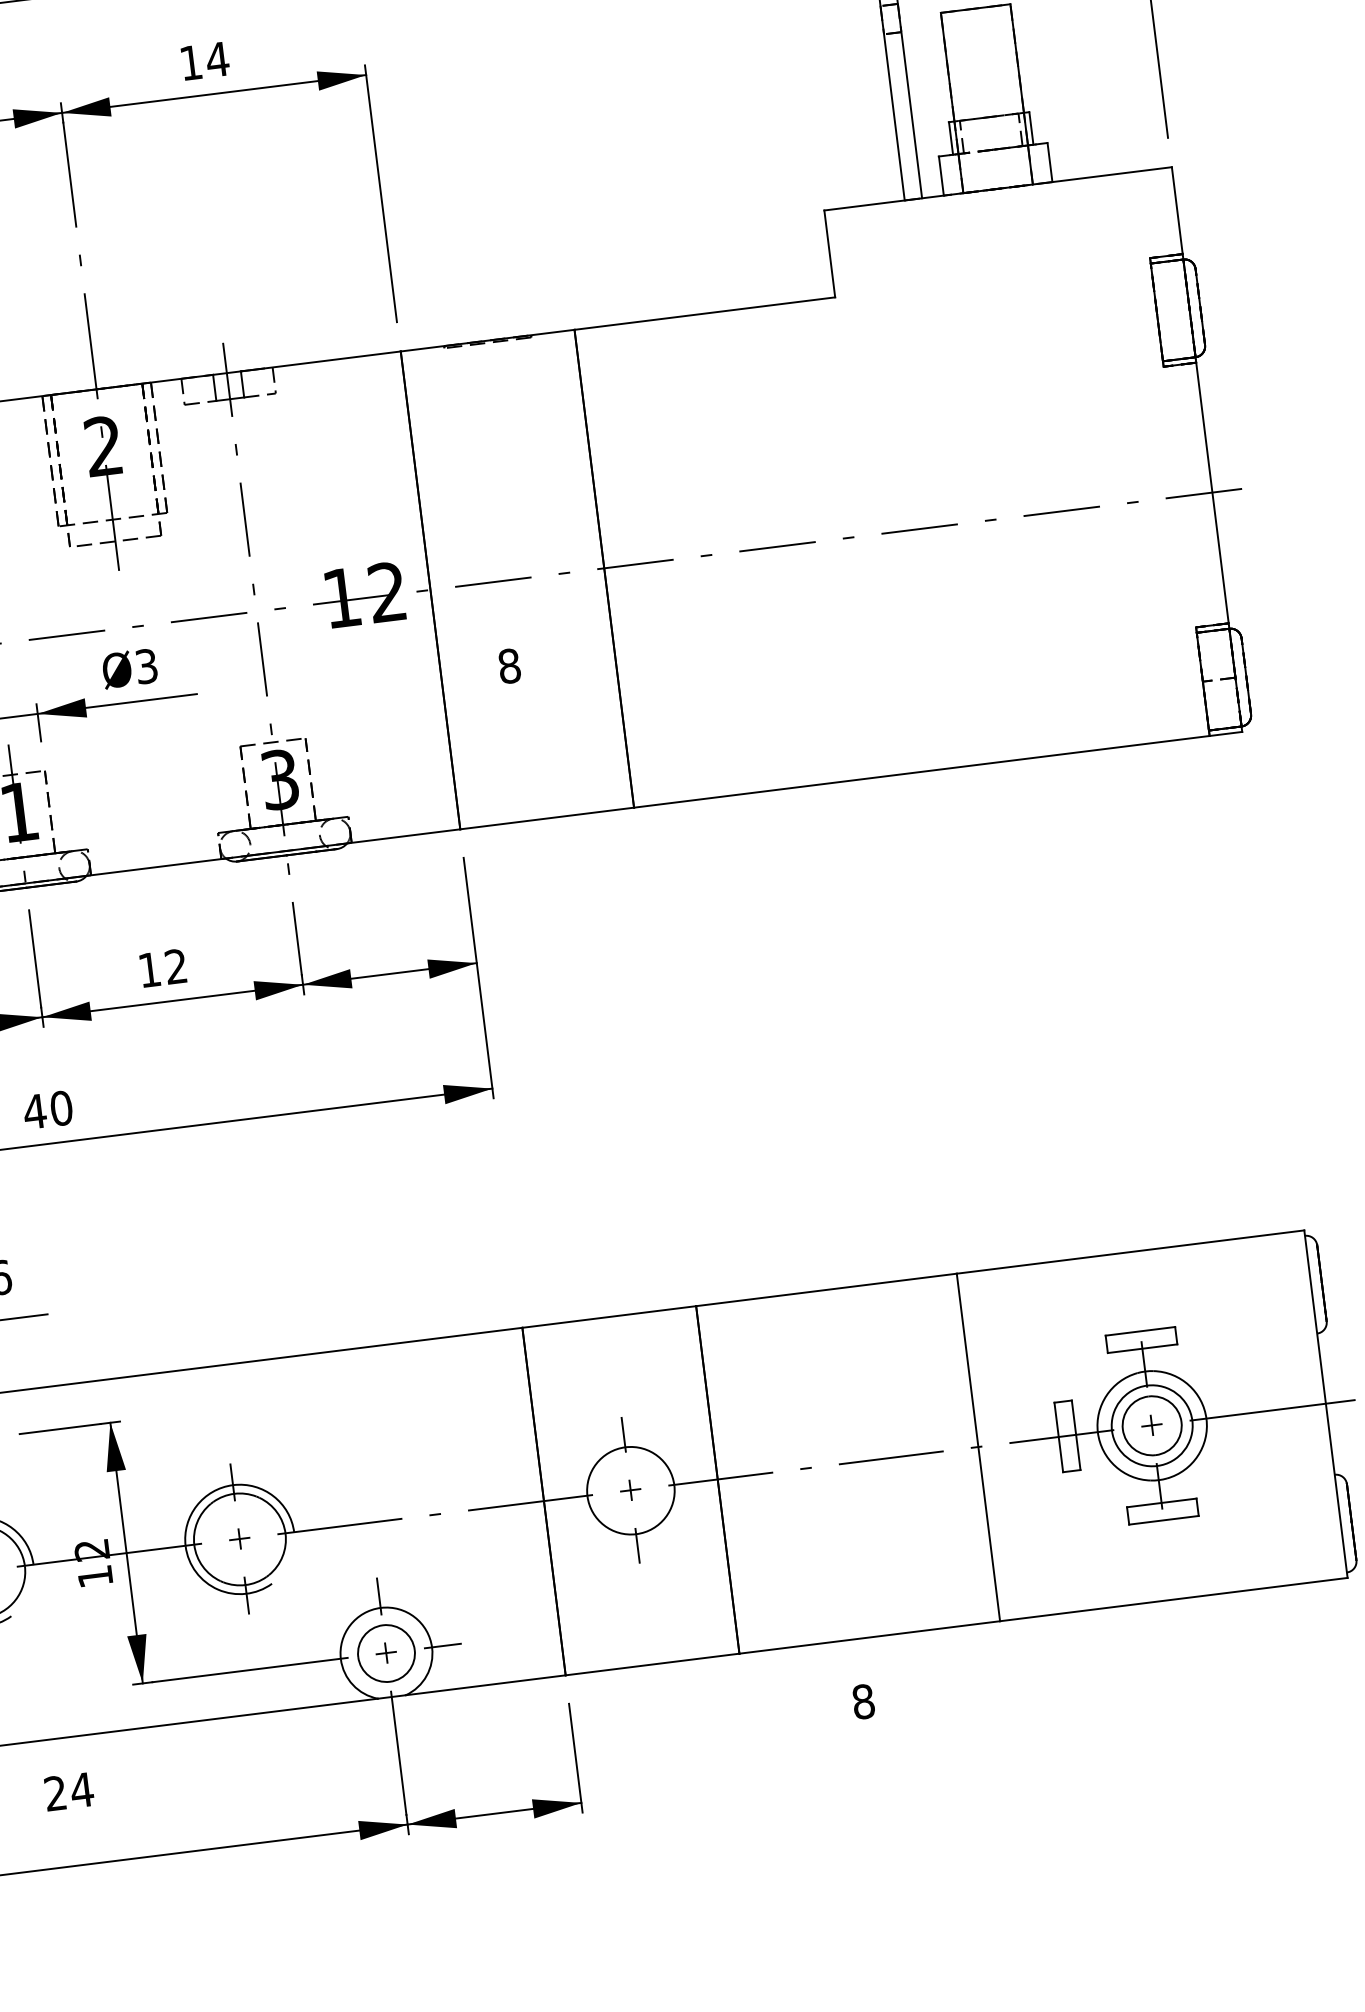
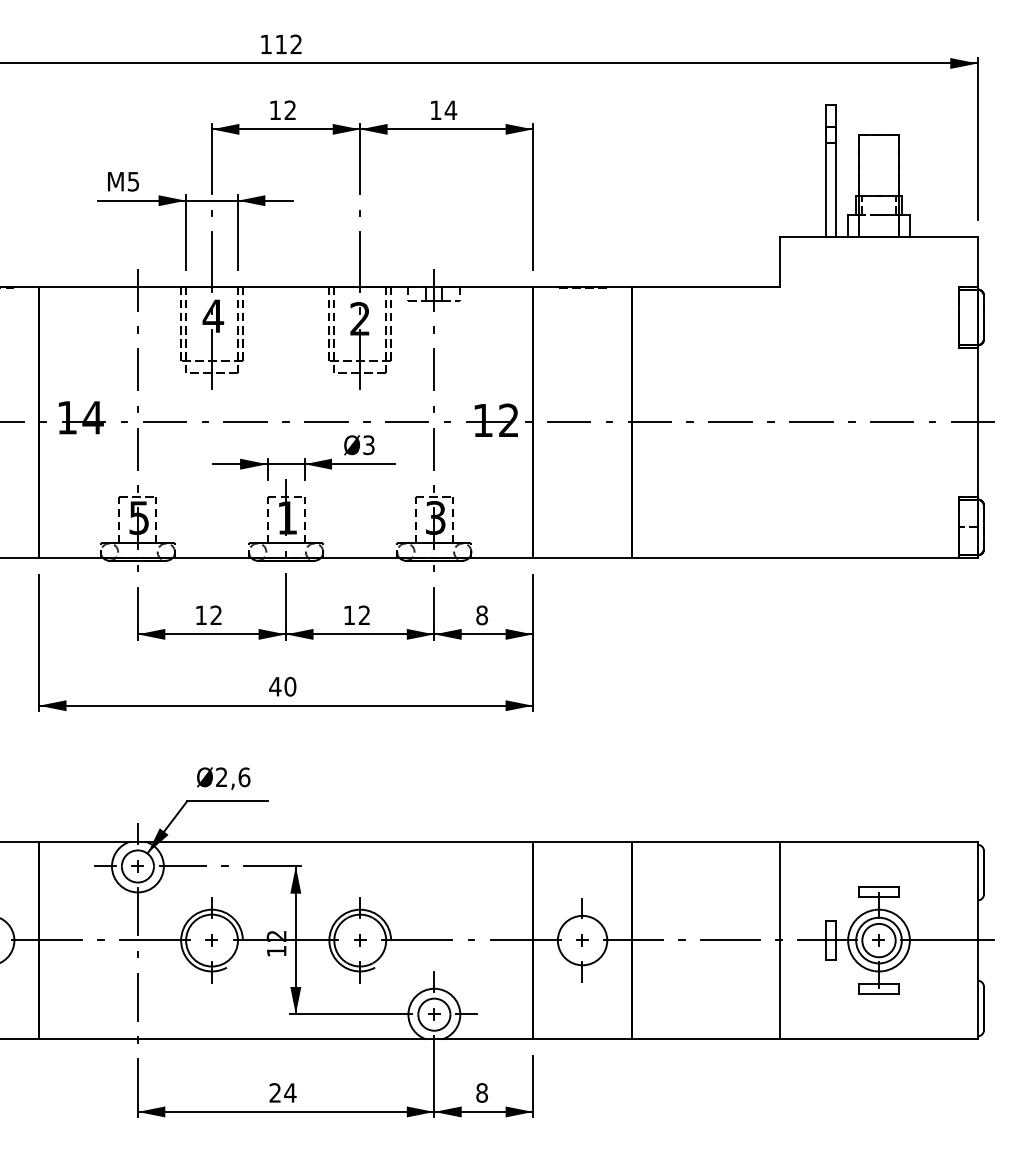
text: (508, 666) -> (481, 615), moved
text: (862, 1701) -> (481, 1092), moved
text: (68, 1791) -> (282, 1092), moved

